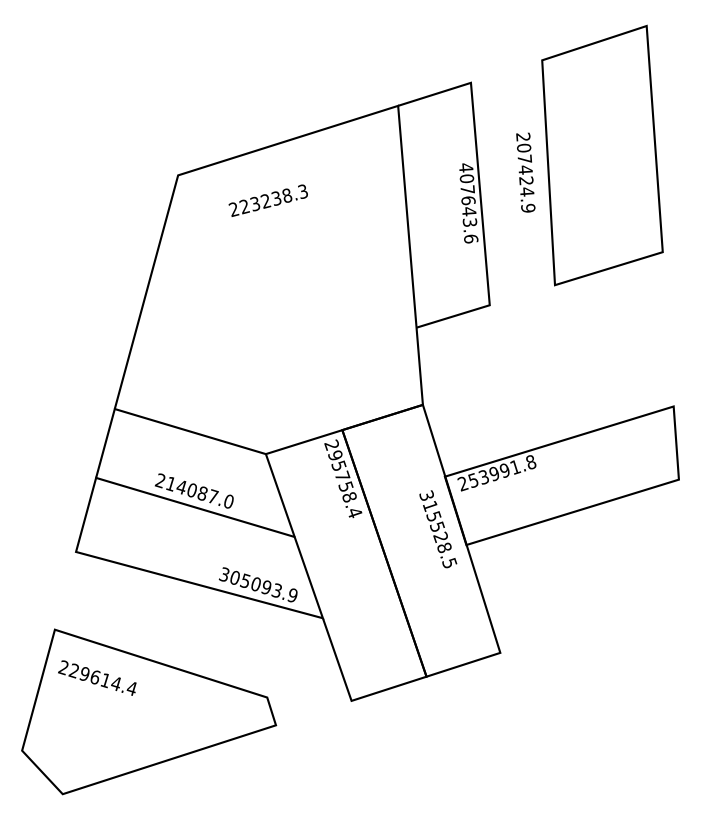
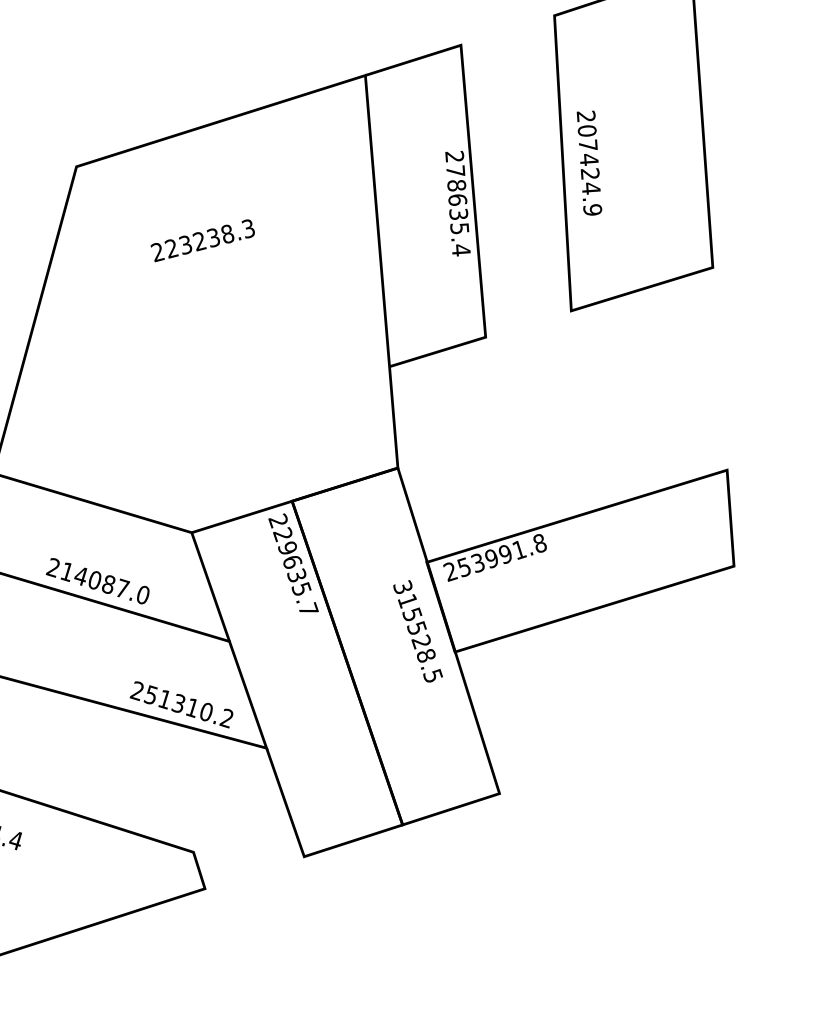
text: (525, 172) -> (589, 162), moved
text: (267, 200) -> (201, 240), moved
text: (468, 203) -> (457, 203), 407643.6 -> 278635.4
text: (344, 484) -> (294, 572), 295758.4 -> 229635.7
text: (257, 585) -> (180, 705), 305093.9 -> 251310.2

